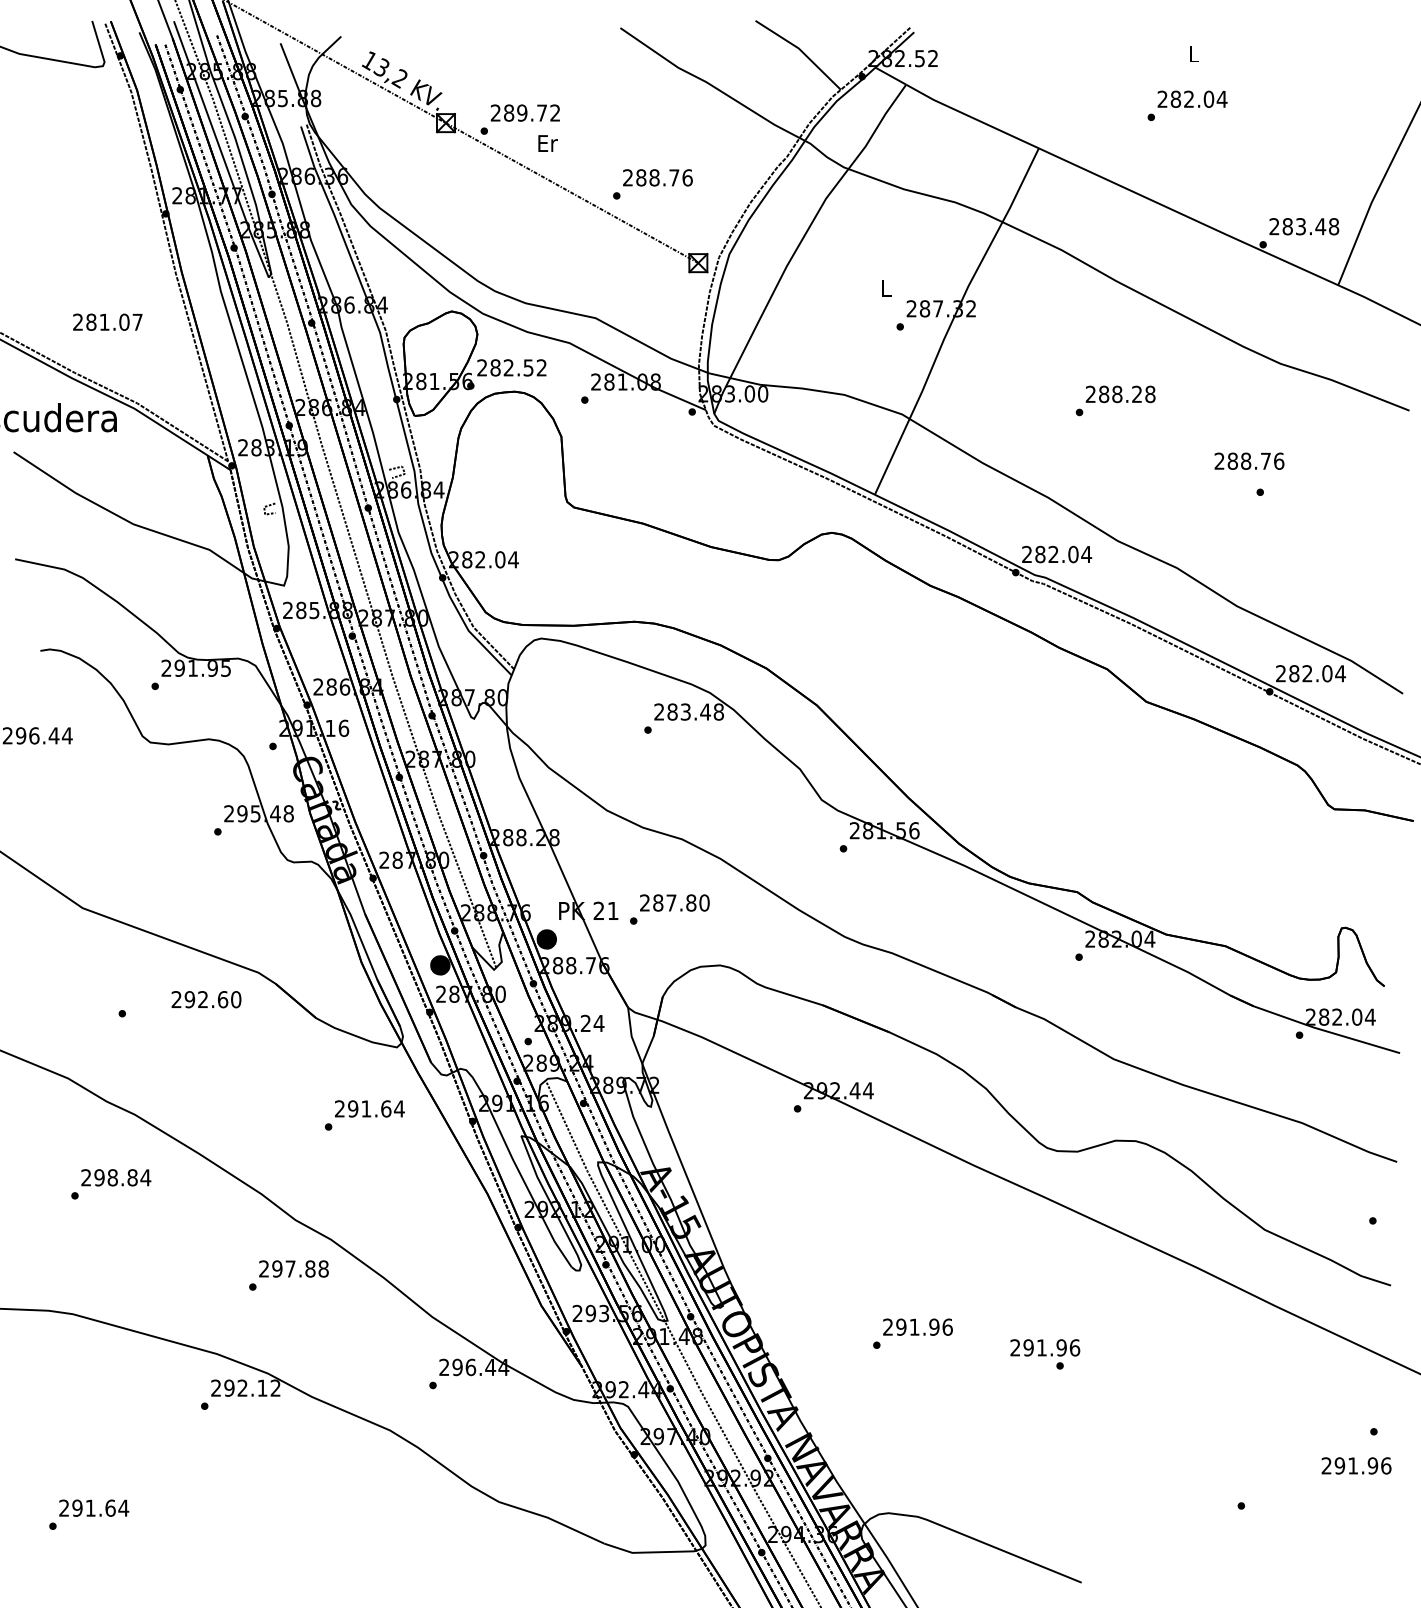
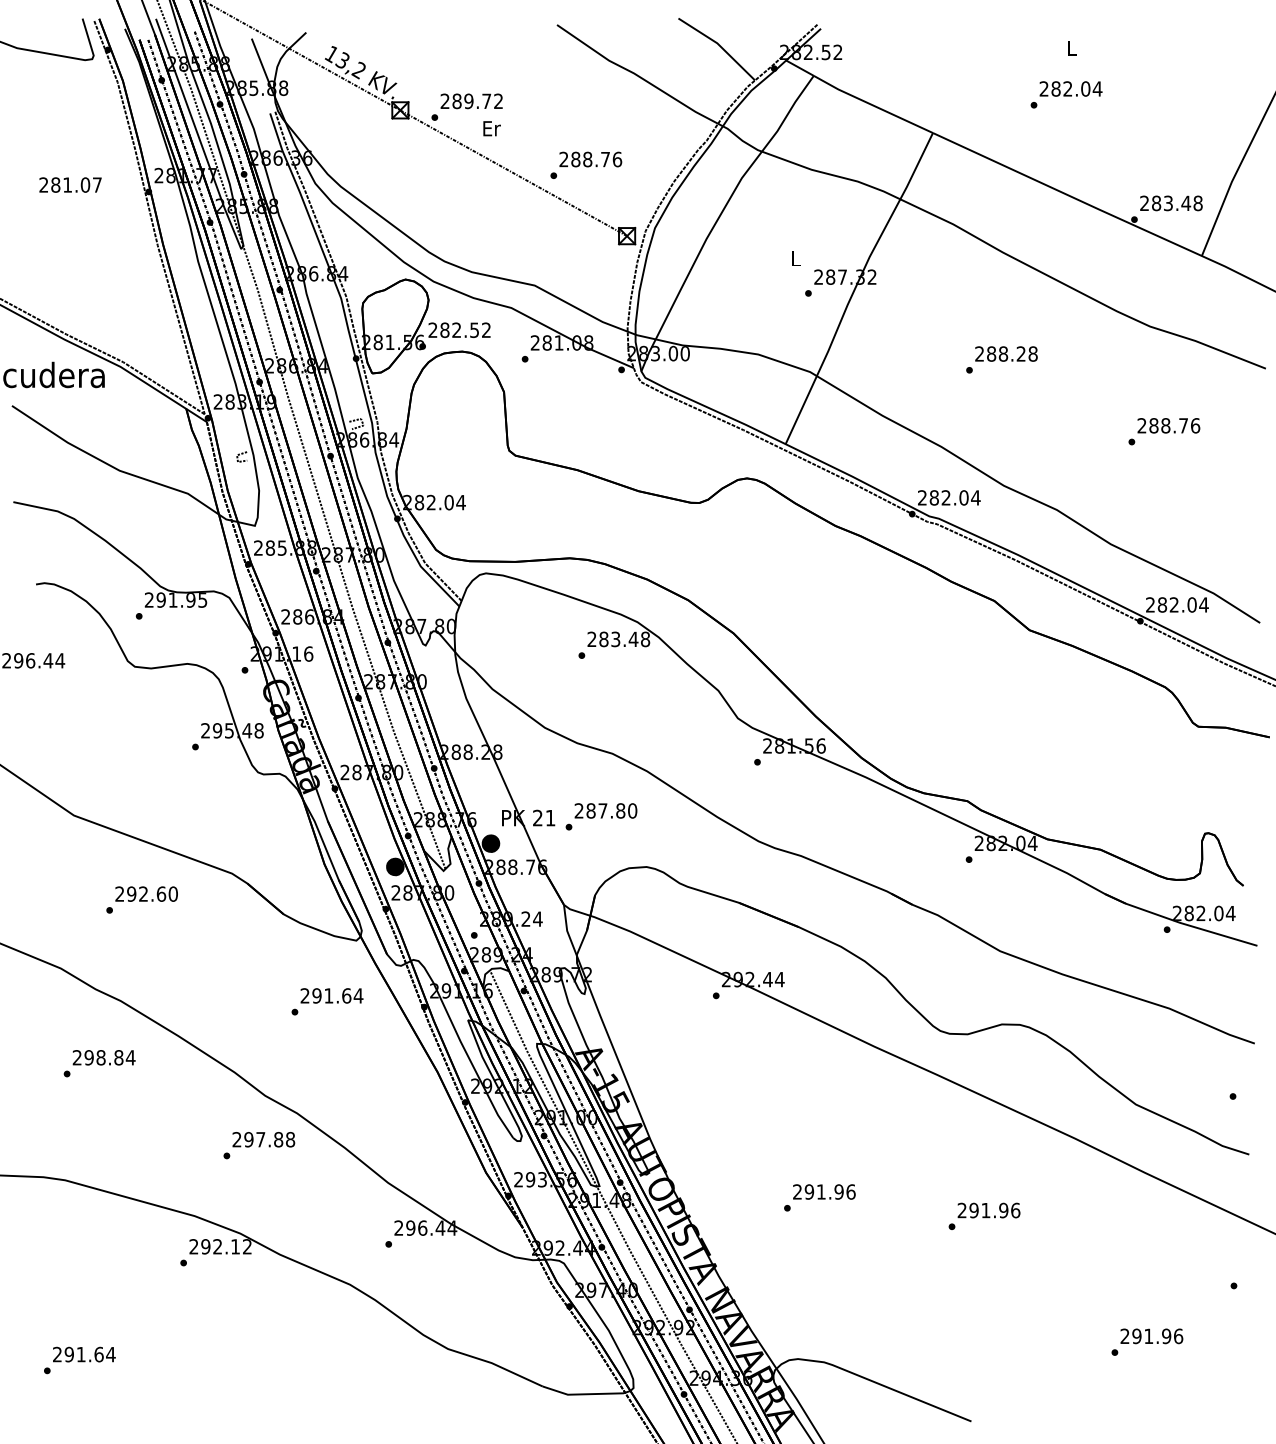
text: (107, 321) -> (70, 184), moved
text: (1249, 460) -> (1168, 425), moved
text: (206, 999) -> (146, 894), moved
text: (1045, 1347) -> (989, 1210), moved
text: (1356, 1465) -> (1151, 1335), moved

